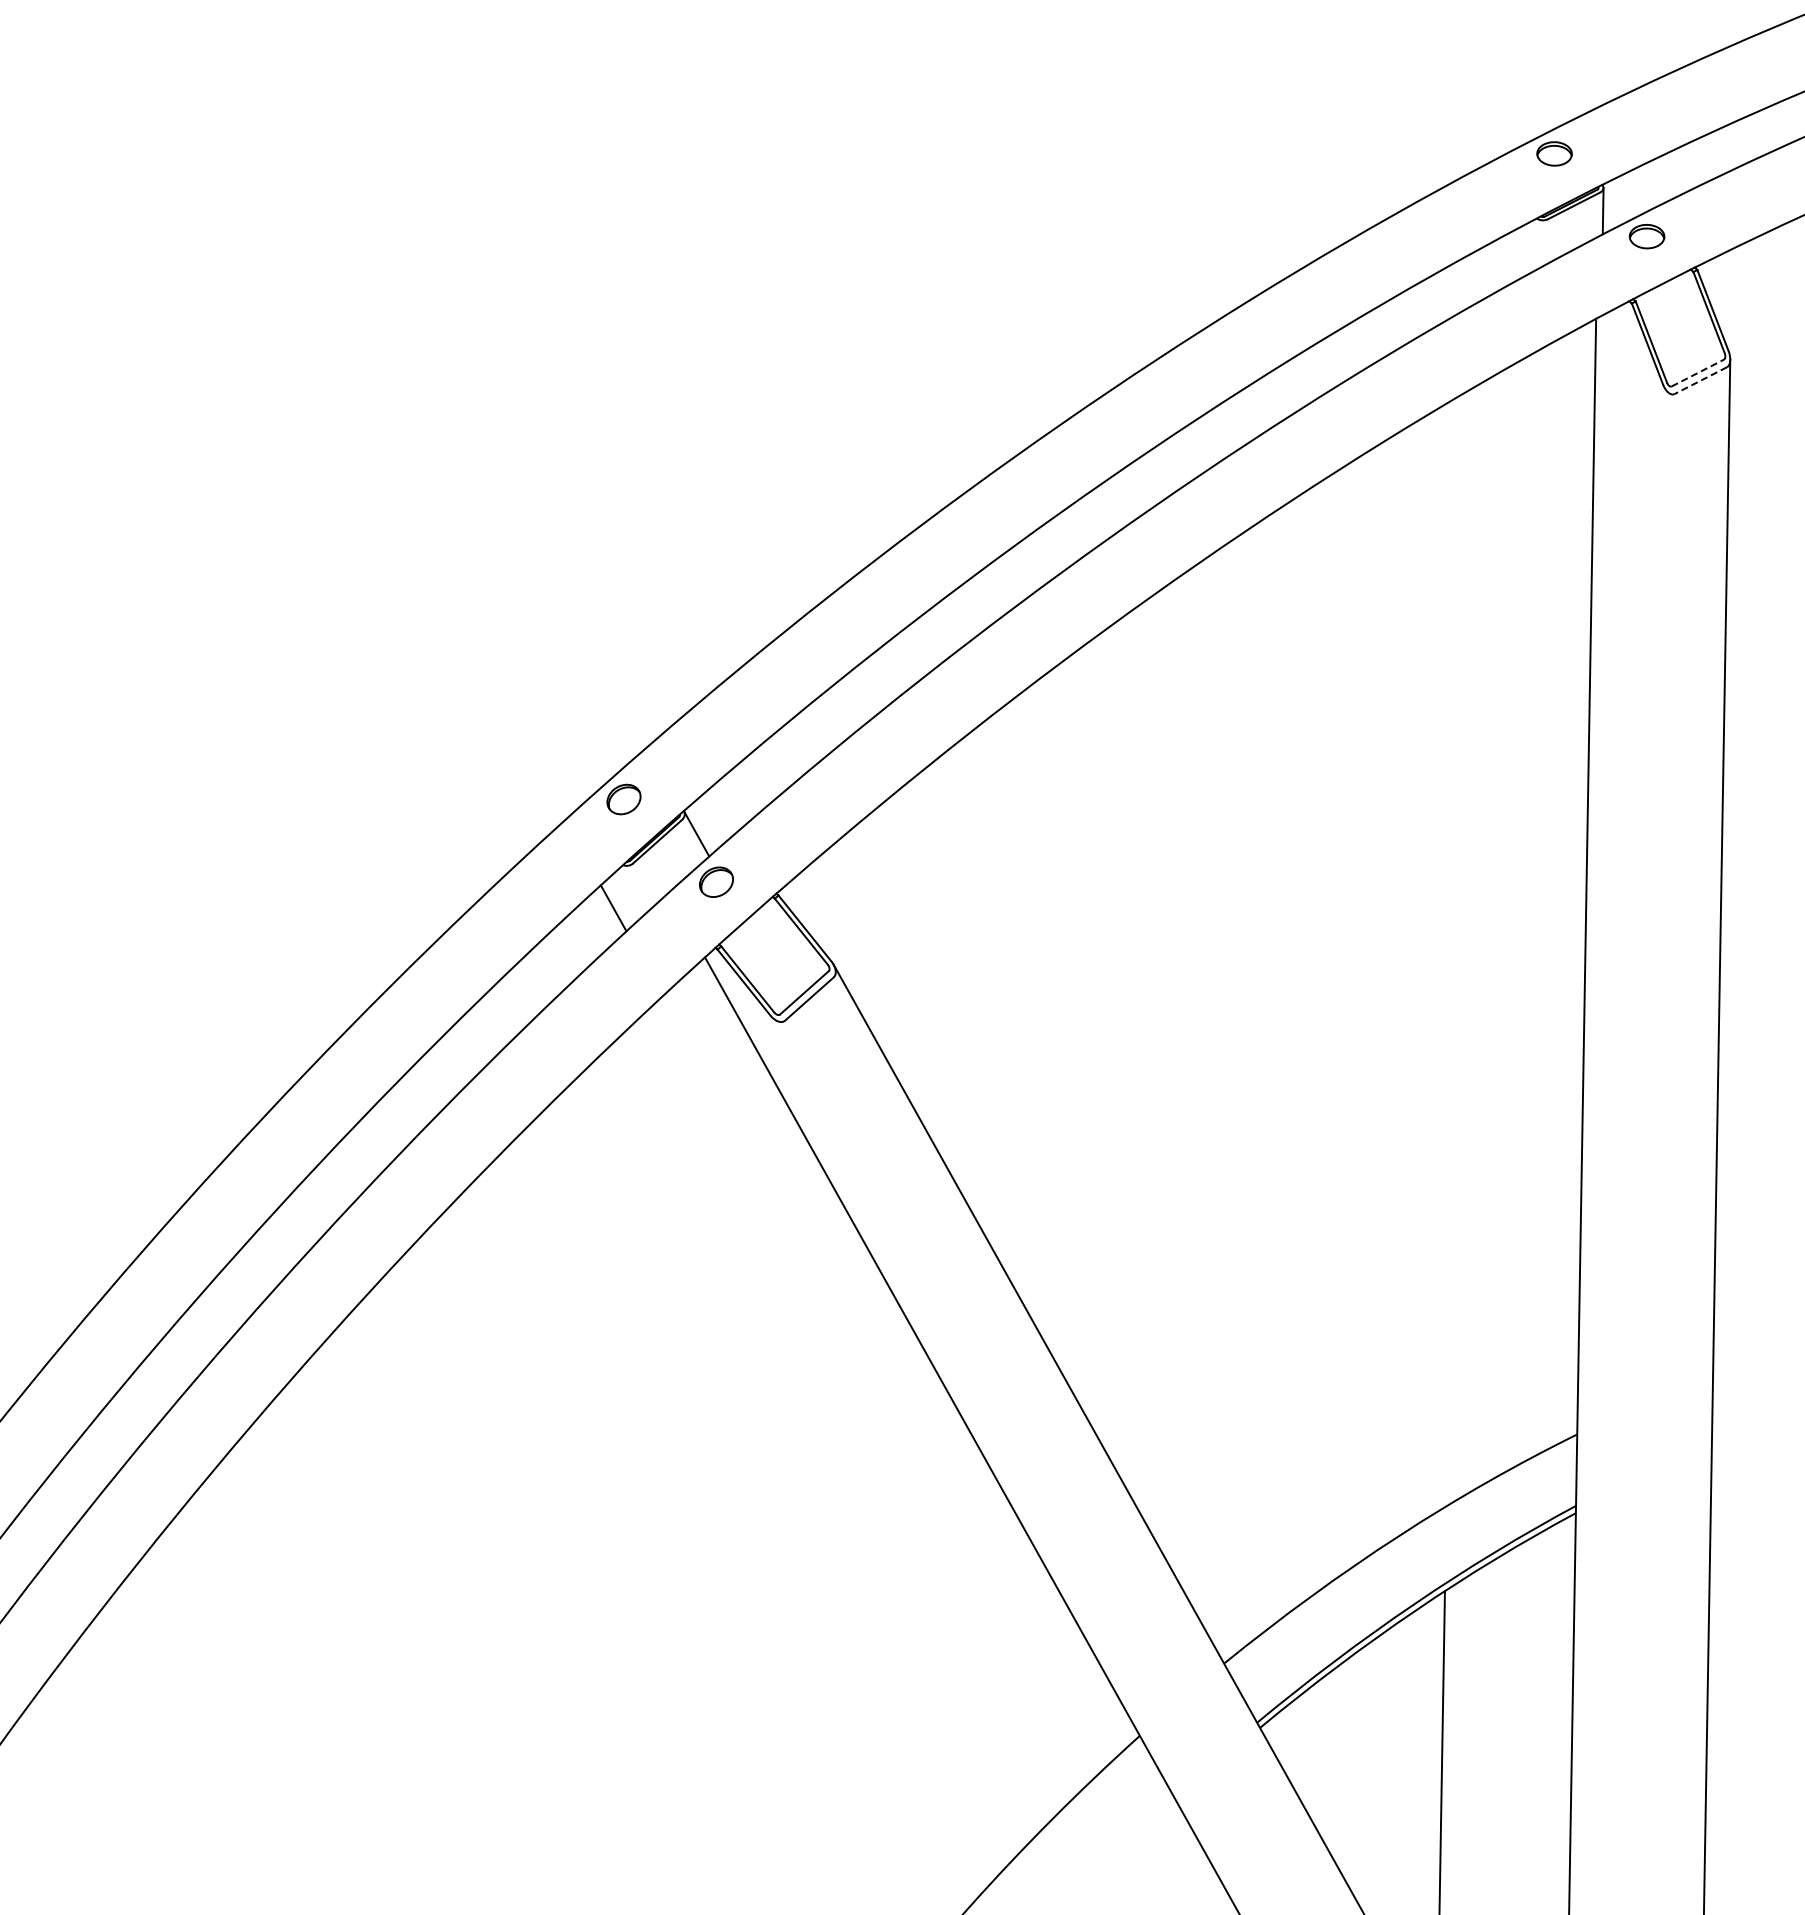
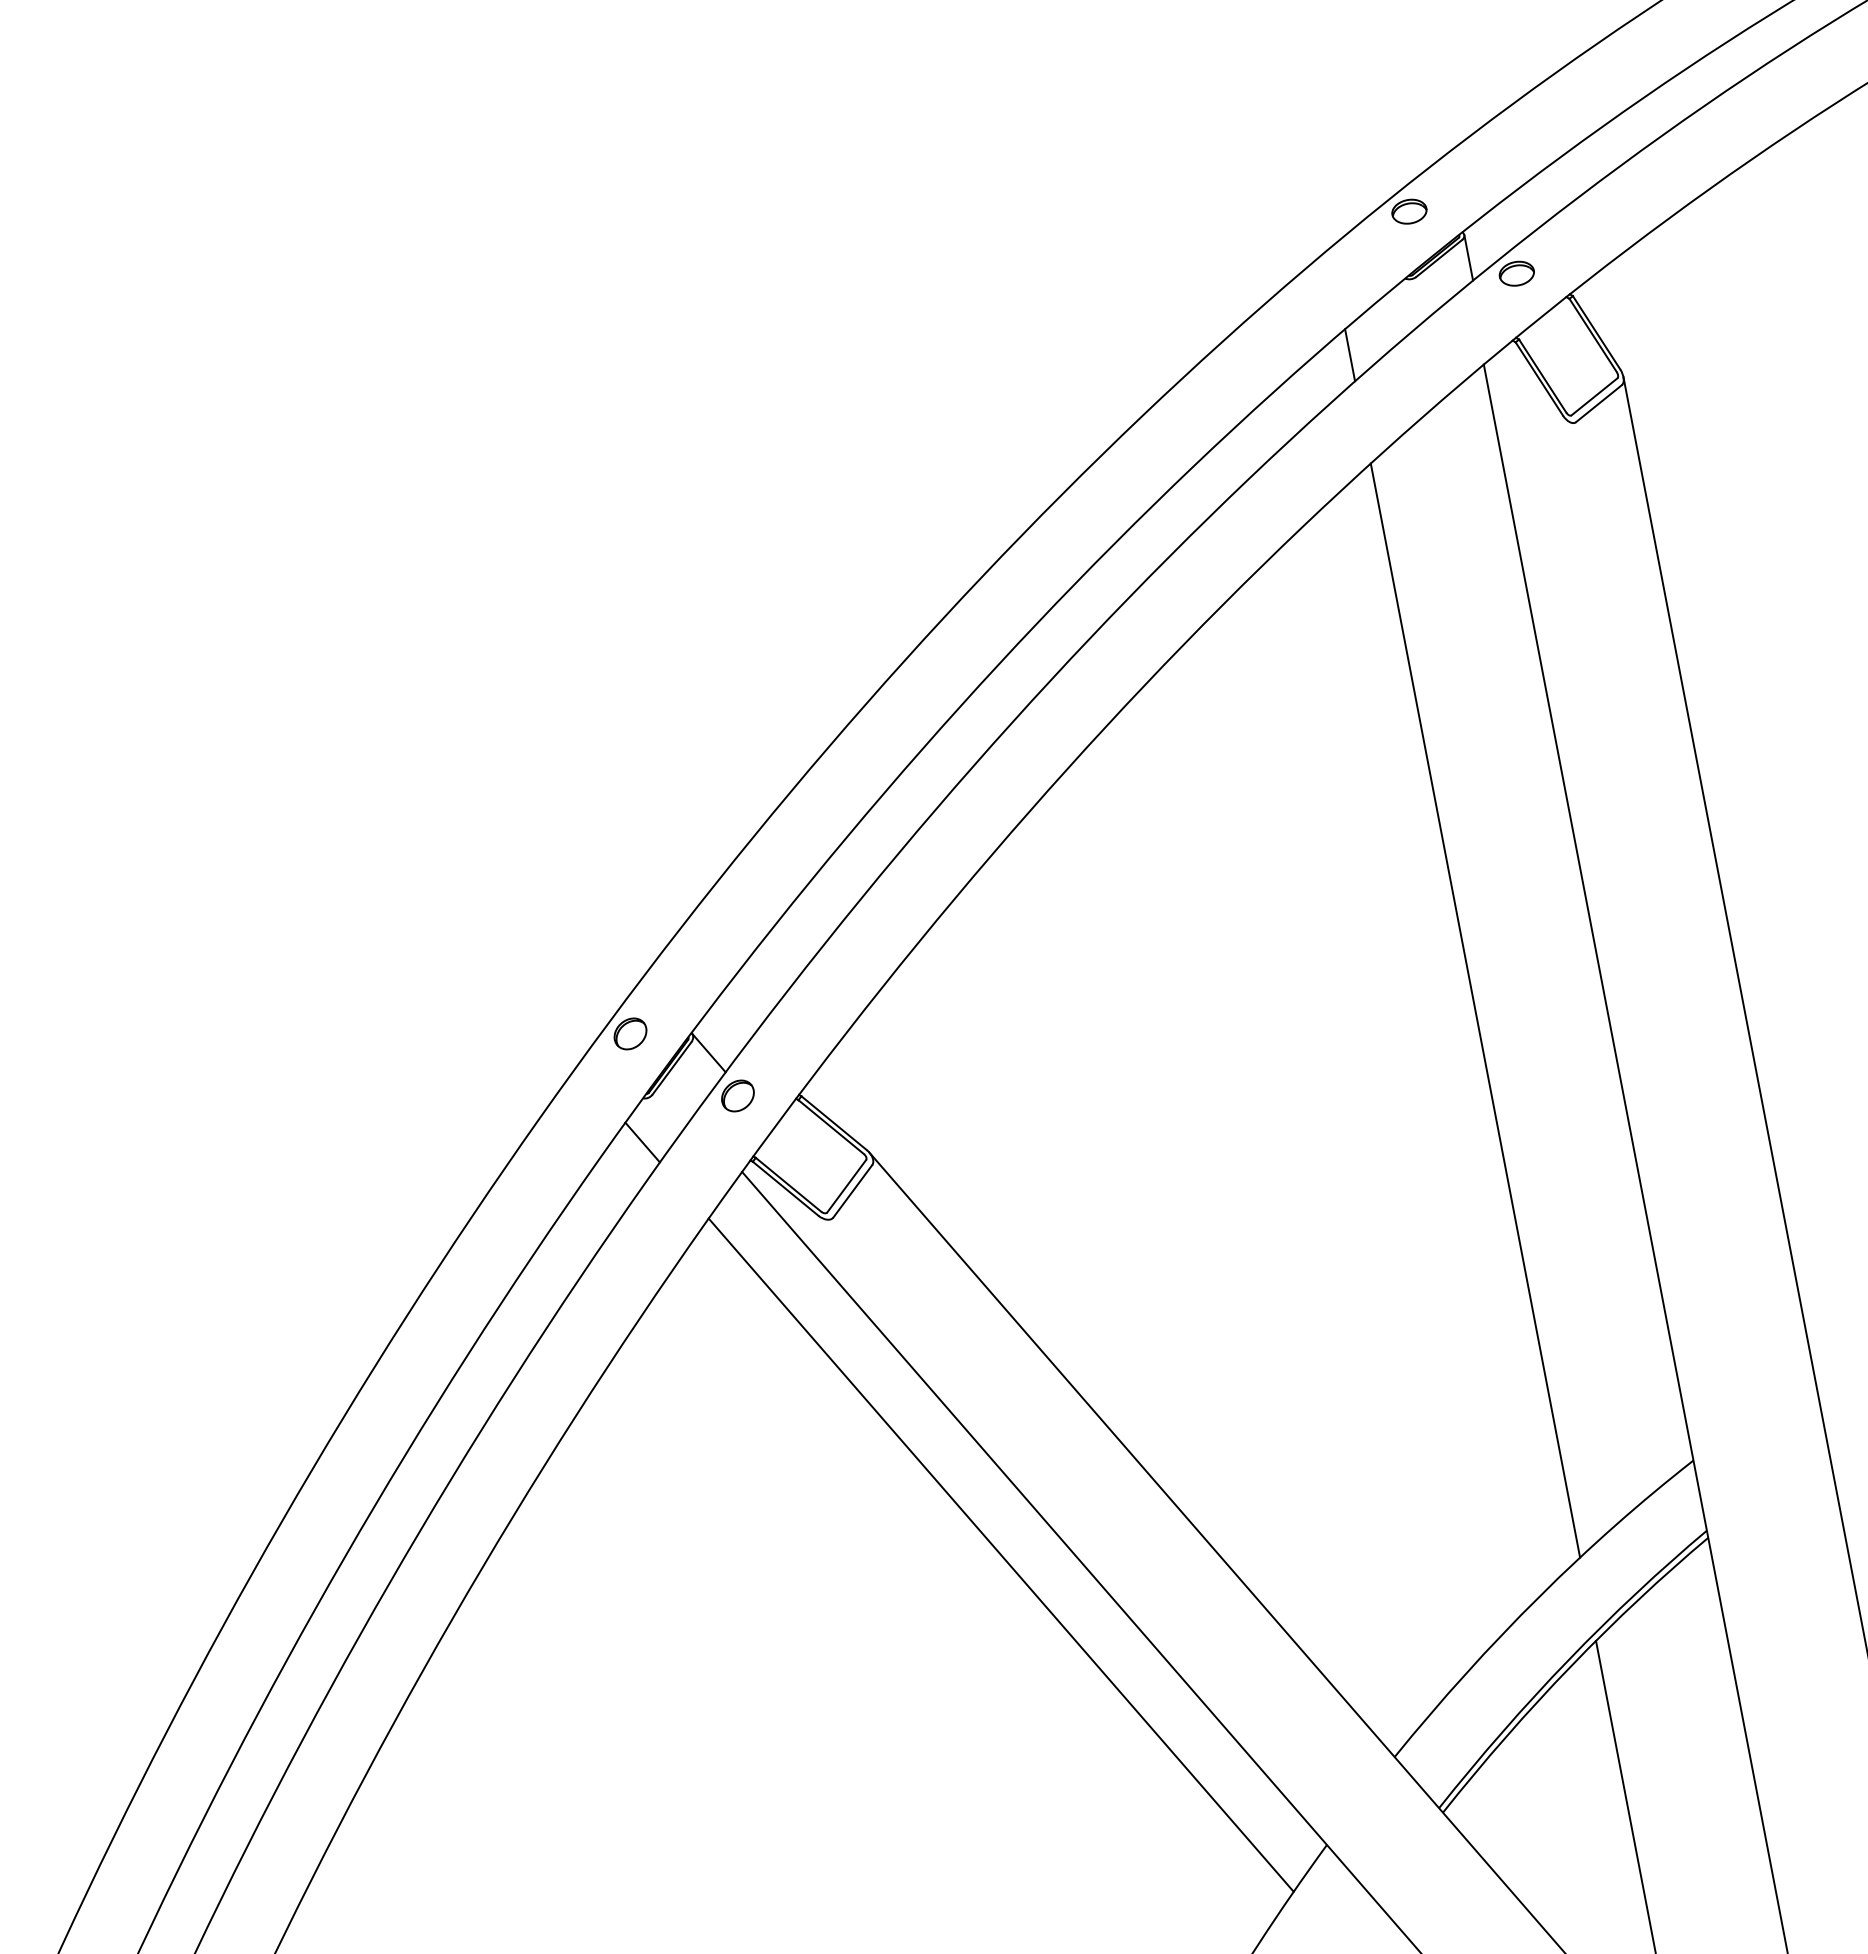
line: (1467, 282) -> (1350, 355), added
line: (1697, 372) -> (1594, 396), dashed -> solid
line: (1700, 381) -> (1598, 404), dashed -> solid
line: (1455, 949) -> (1475, 1010), added
line: (879, 1384) -> (1000, 1554), added

